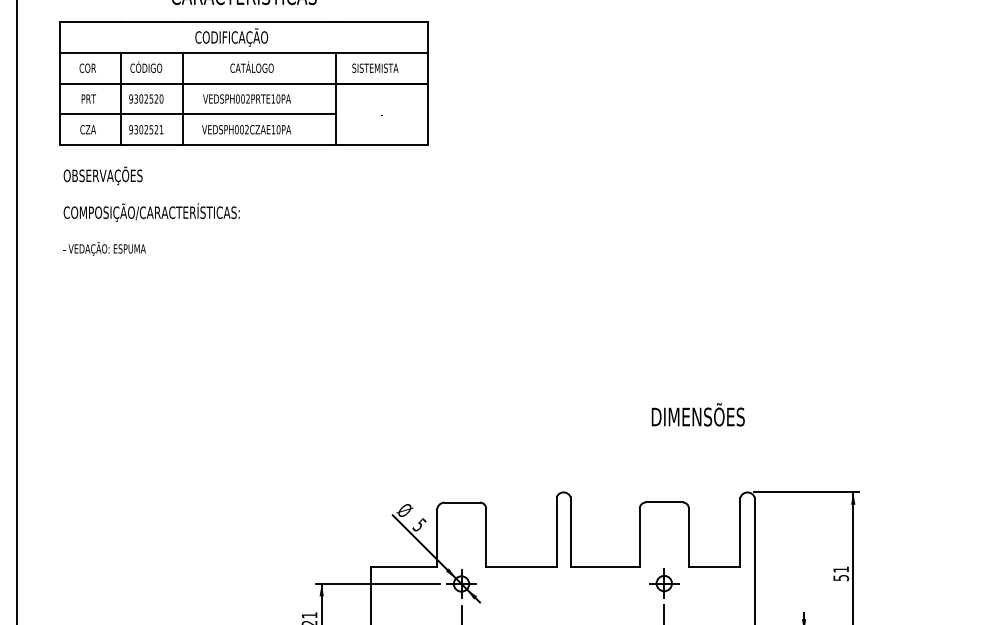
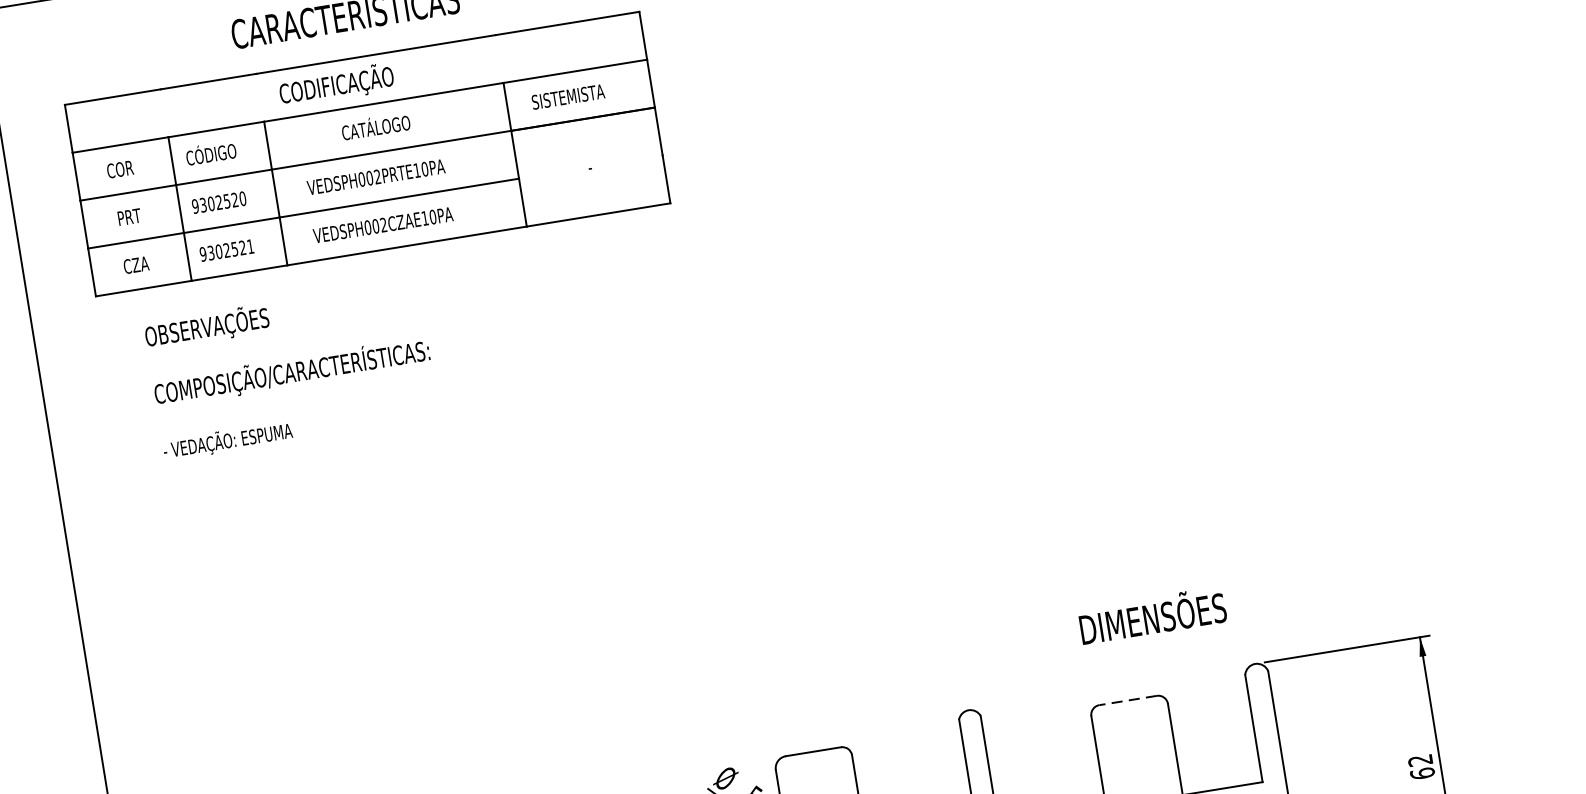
text: (151, 210) -> (291, 369), moved
text: (697, 414) -> (1151, 615), moved
line: (663, 502) -> (1126, 700), solid -> dashed
text: (840, 573) -> (1420, 766), 51 -> 62

